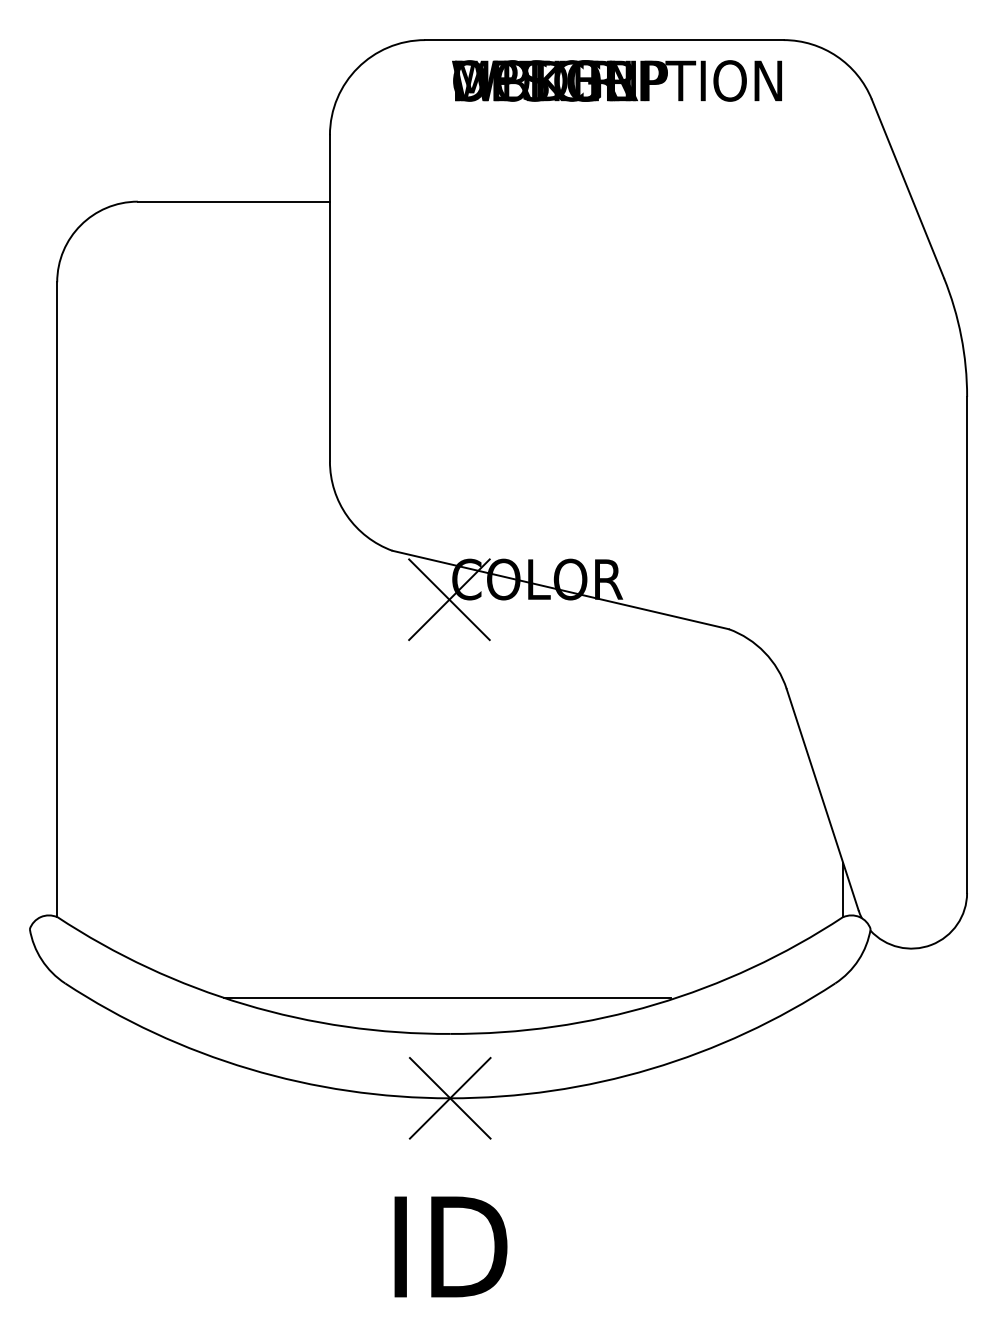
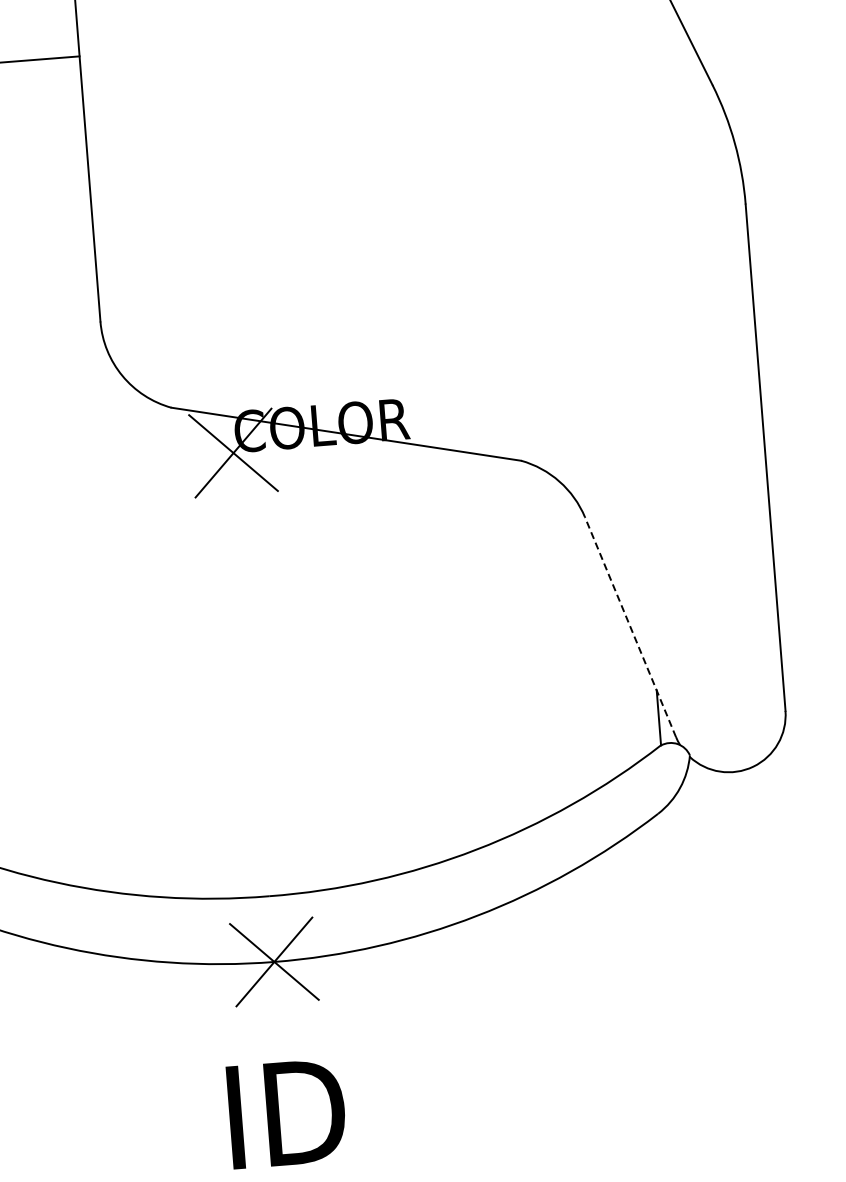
line: (822, 799) -> (630, 627), solid -> dashed
line: (447, 997) -> (263, 859), removed

